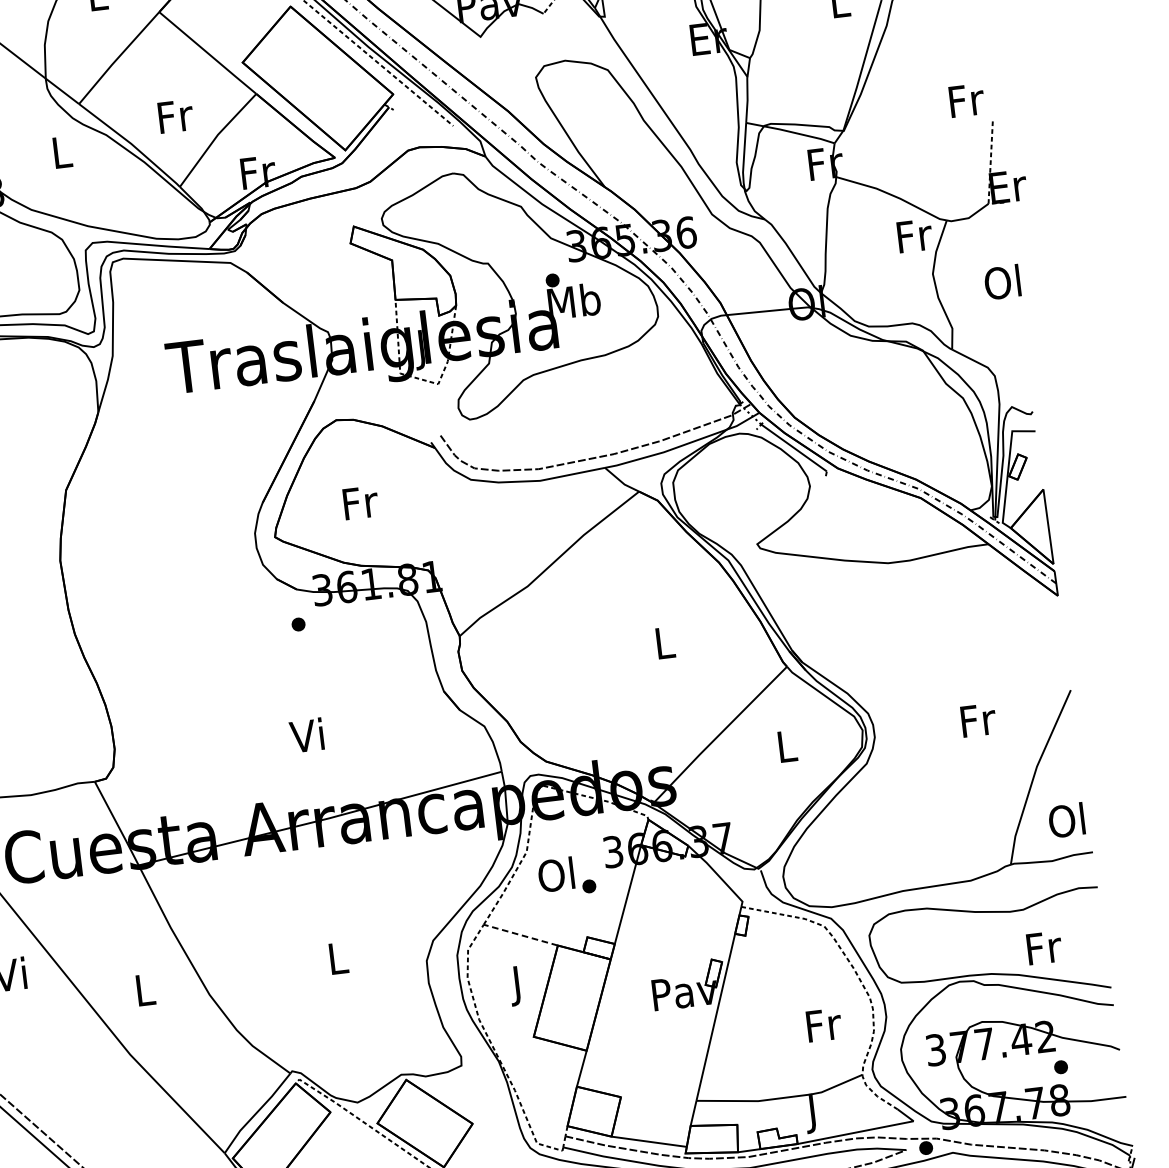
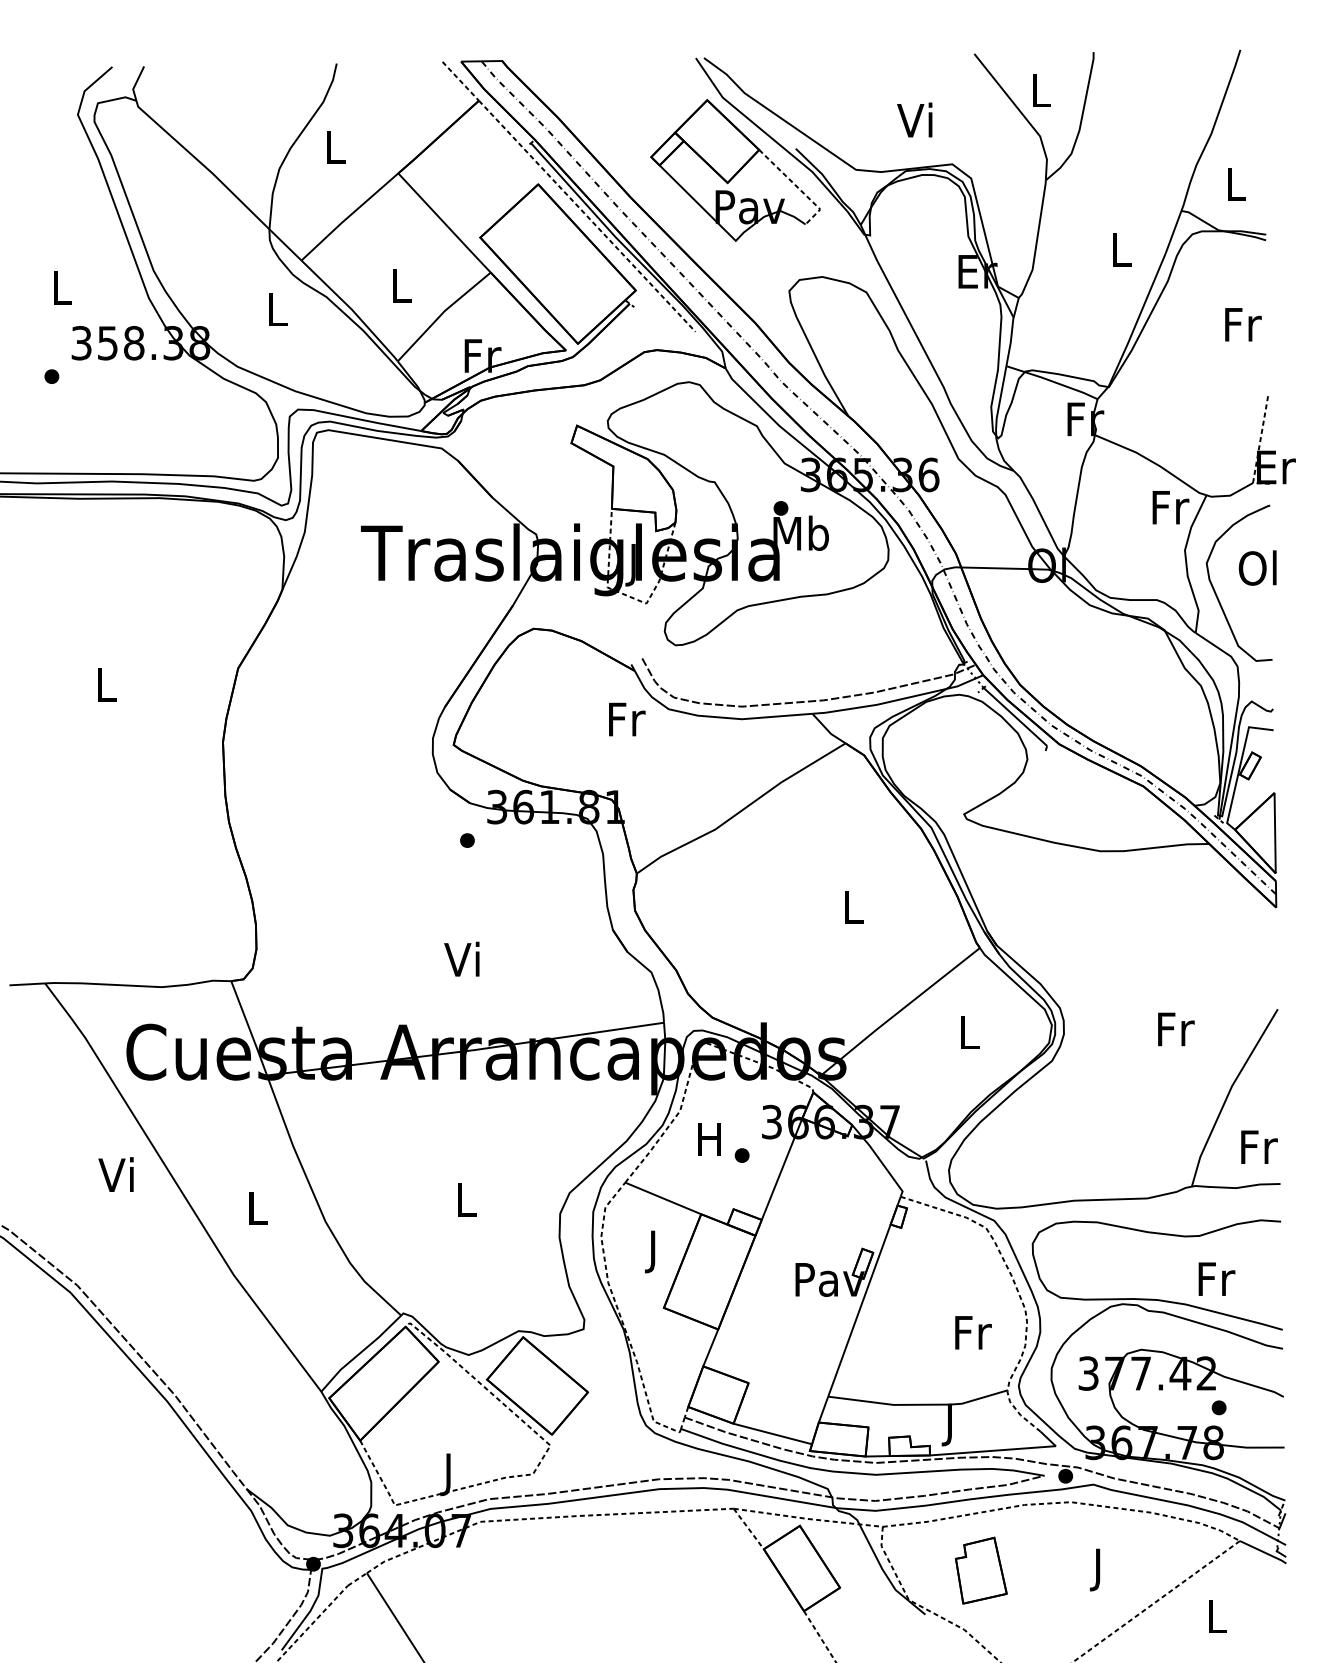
text: (967, 100) -> (1243, 324), moved
text: (175, 115) -> (402, 285), Fr -> L
curve: (966, 309) -> (1216, 592), added
text: (361, 502) -> (627, 719), moved
text: (1067, 820) -> (1257, 1146), Ol -> Fr
text: (556, 874) -> (708, 1138), Ol -> H
line: (520, 935) -> (662, 1198), dashed -> solid

